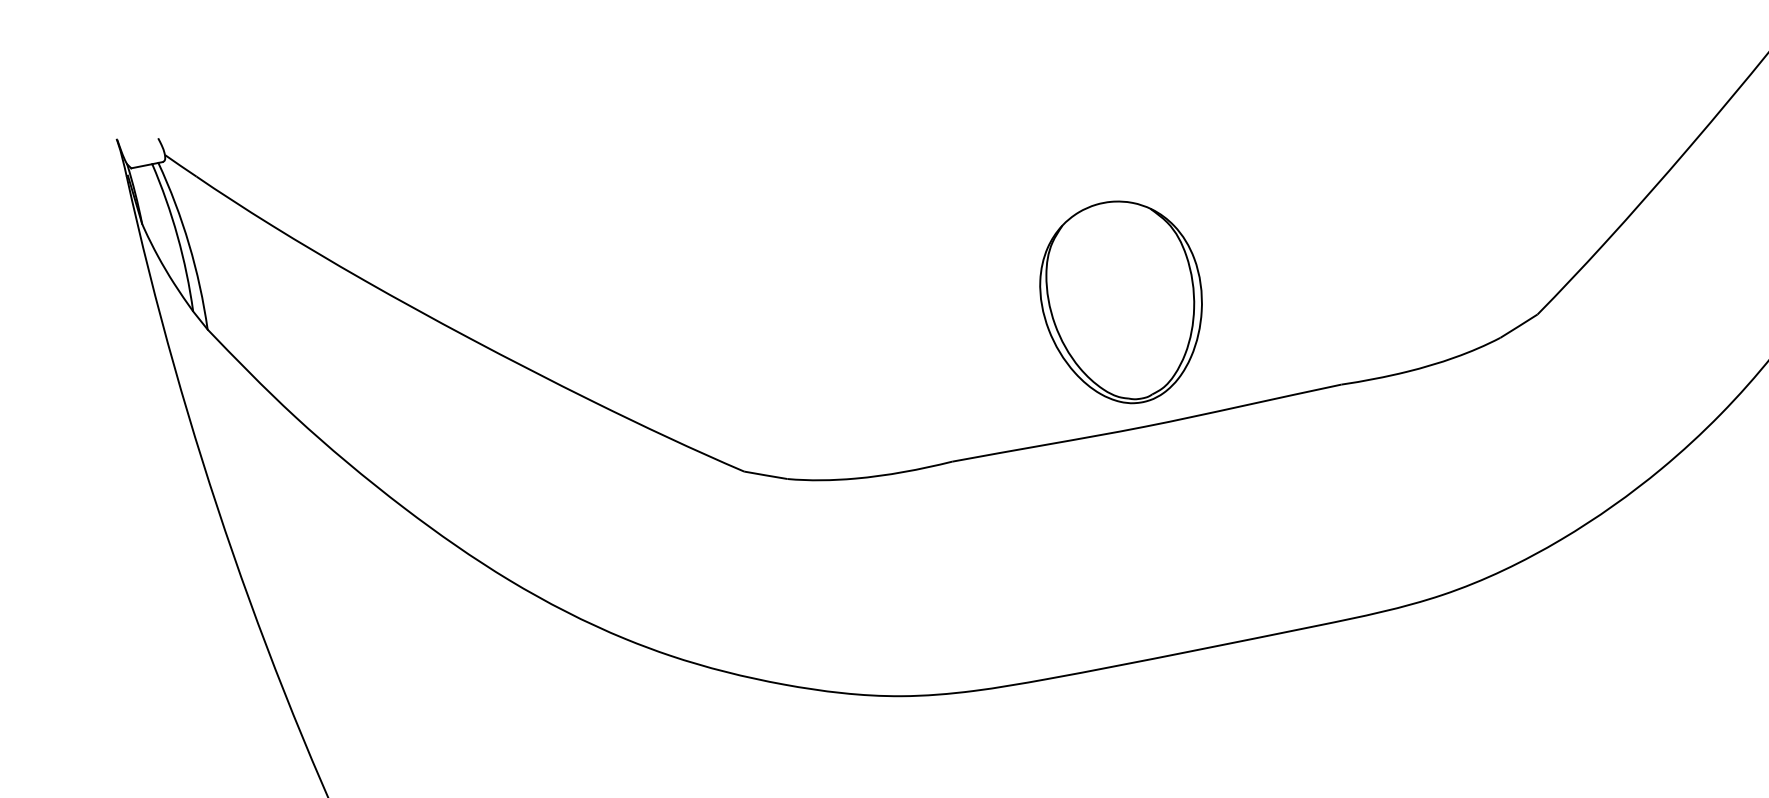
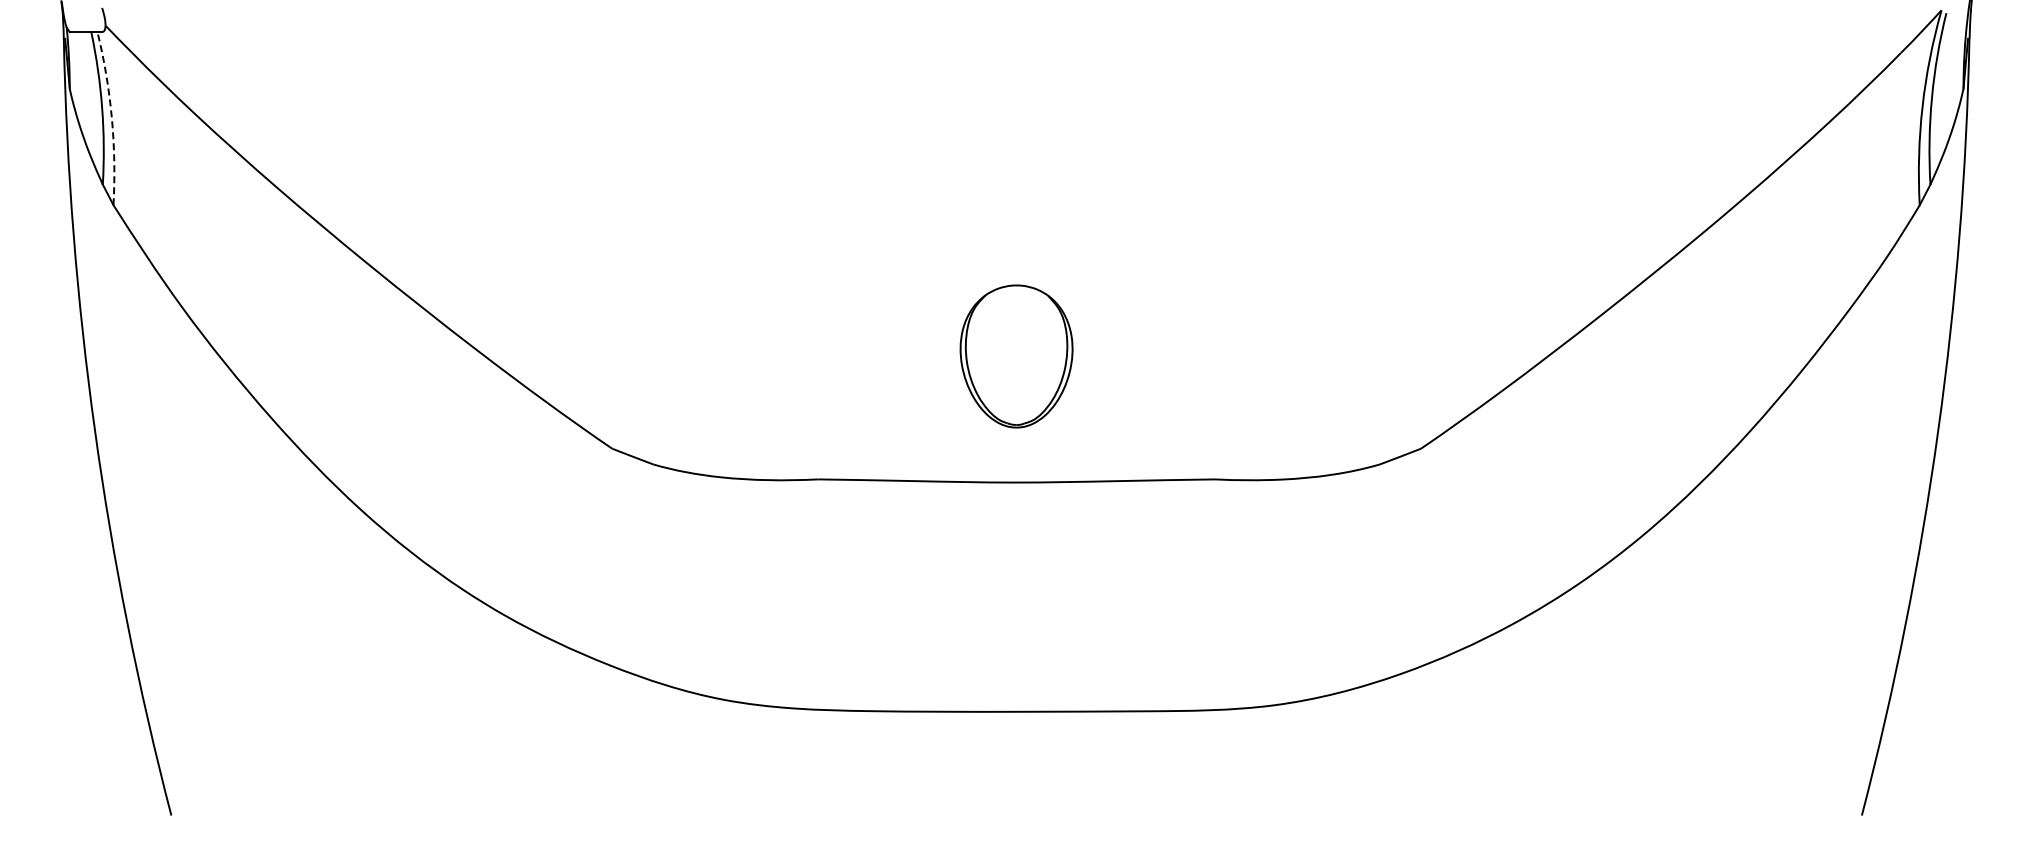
arc: (188, 244) -> (111, 118), solid -> dashed
part: (1122, 302) -> (1016, 356), size x0.7

